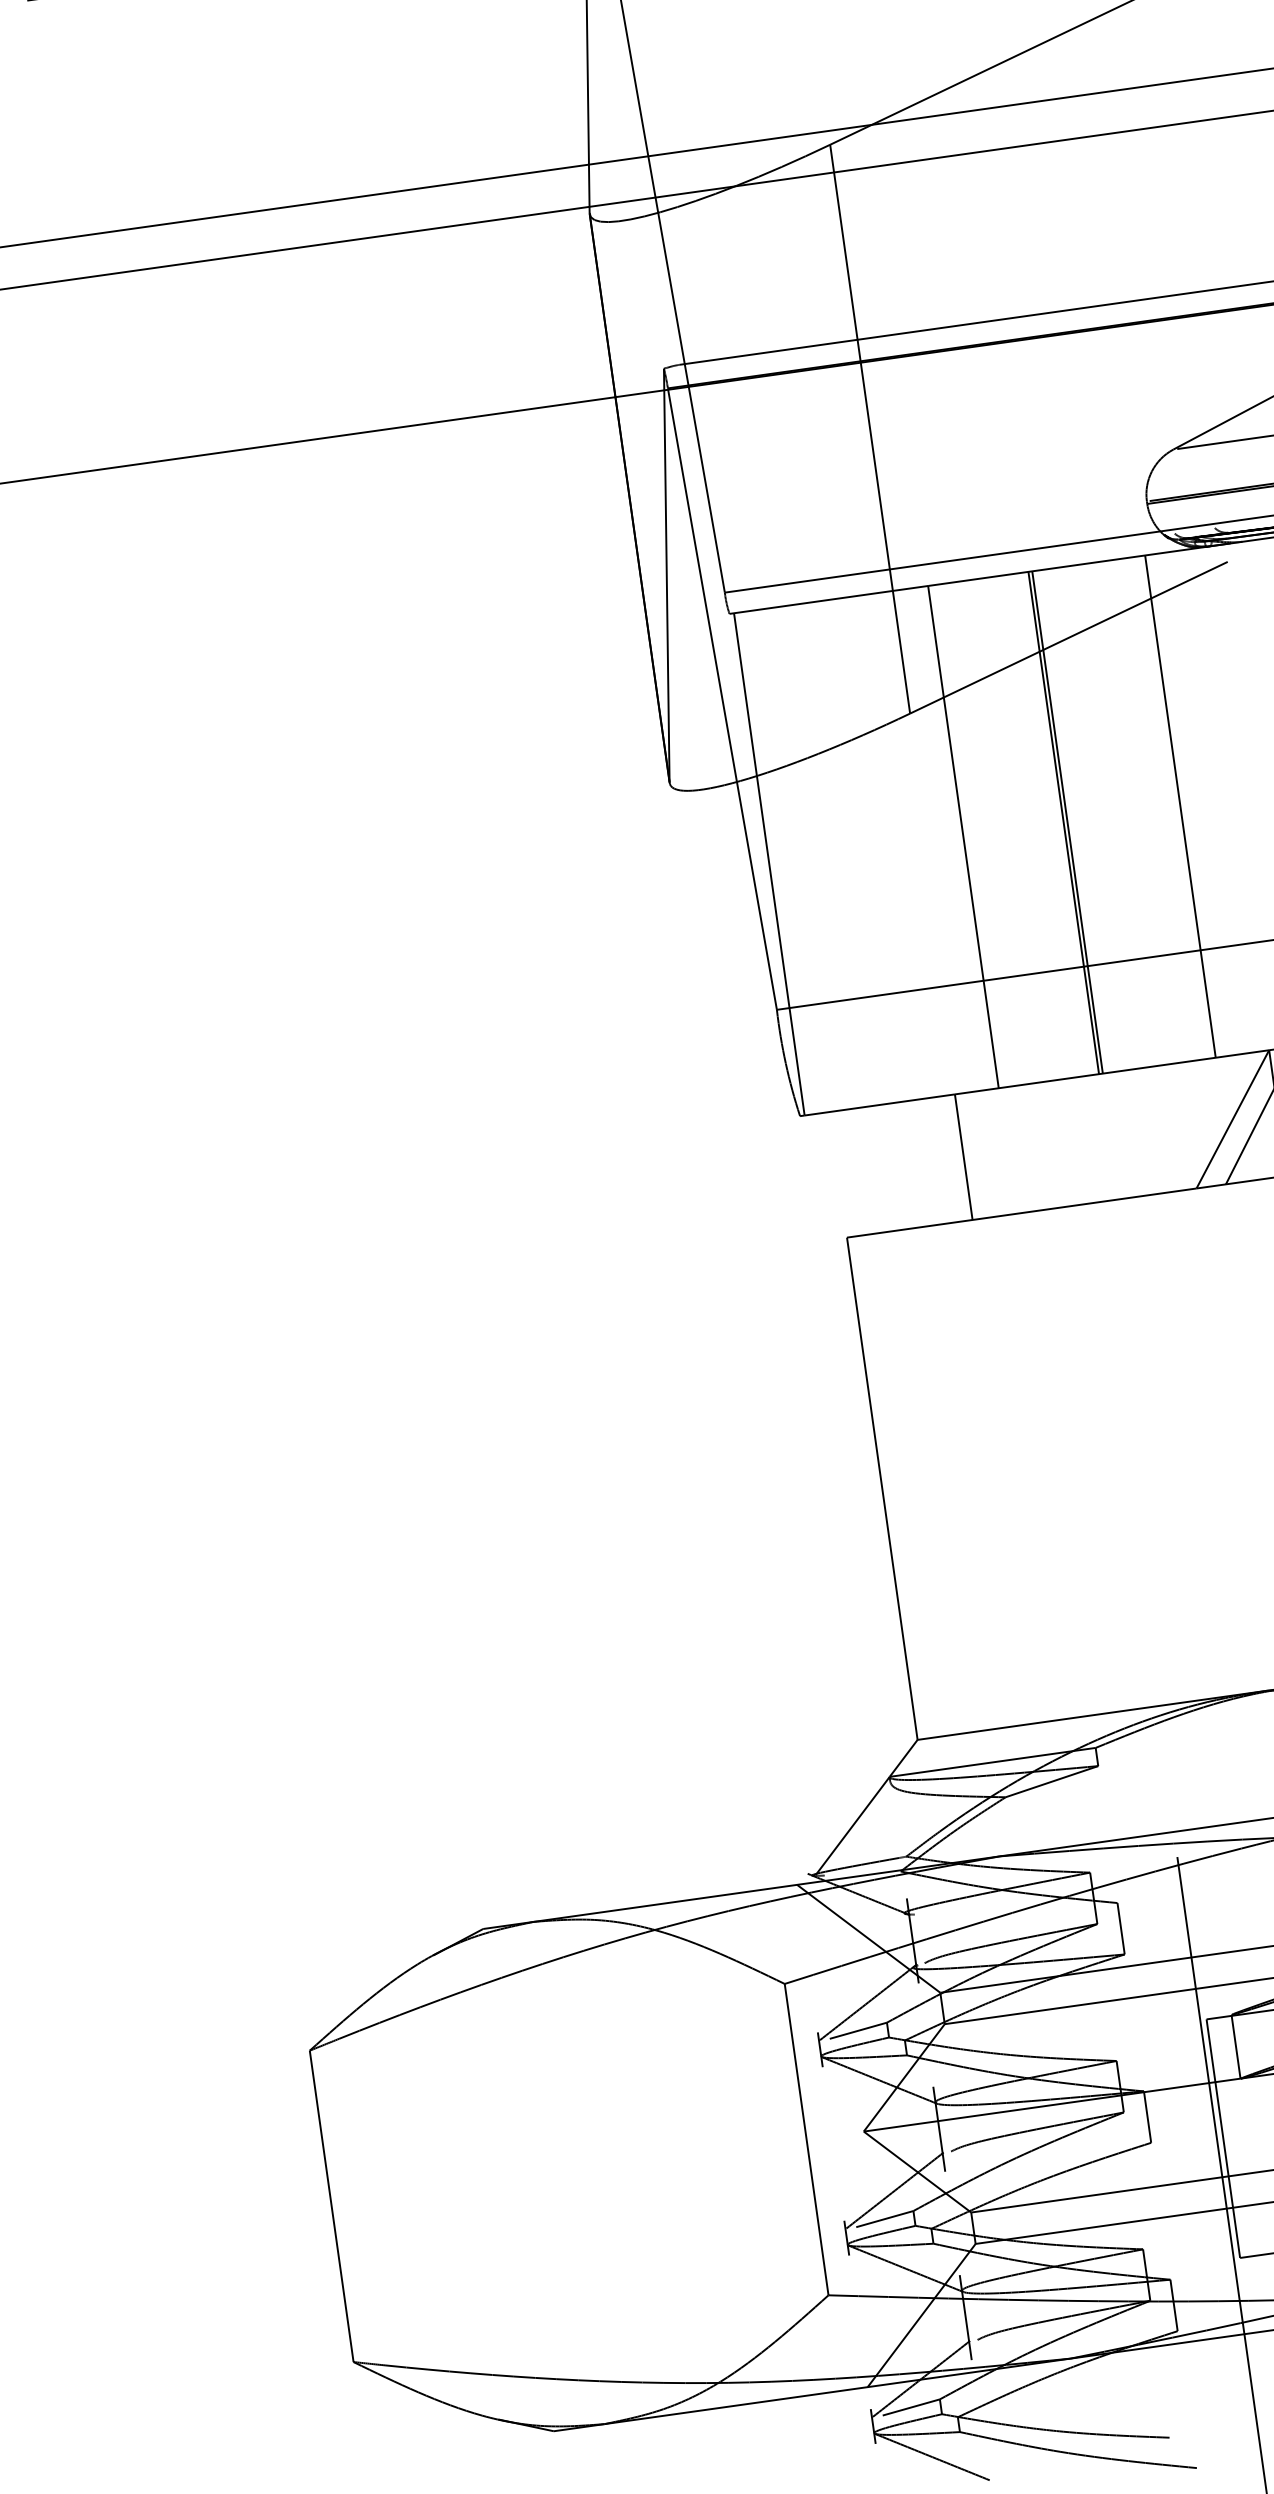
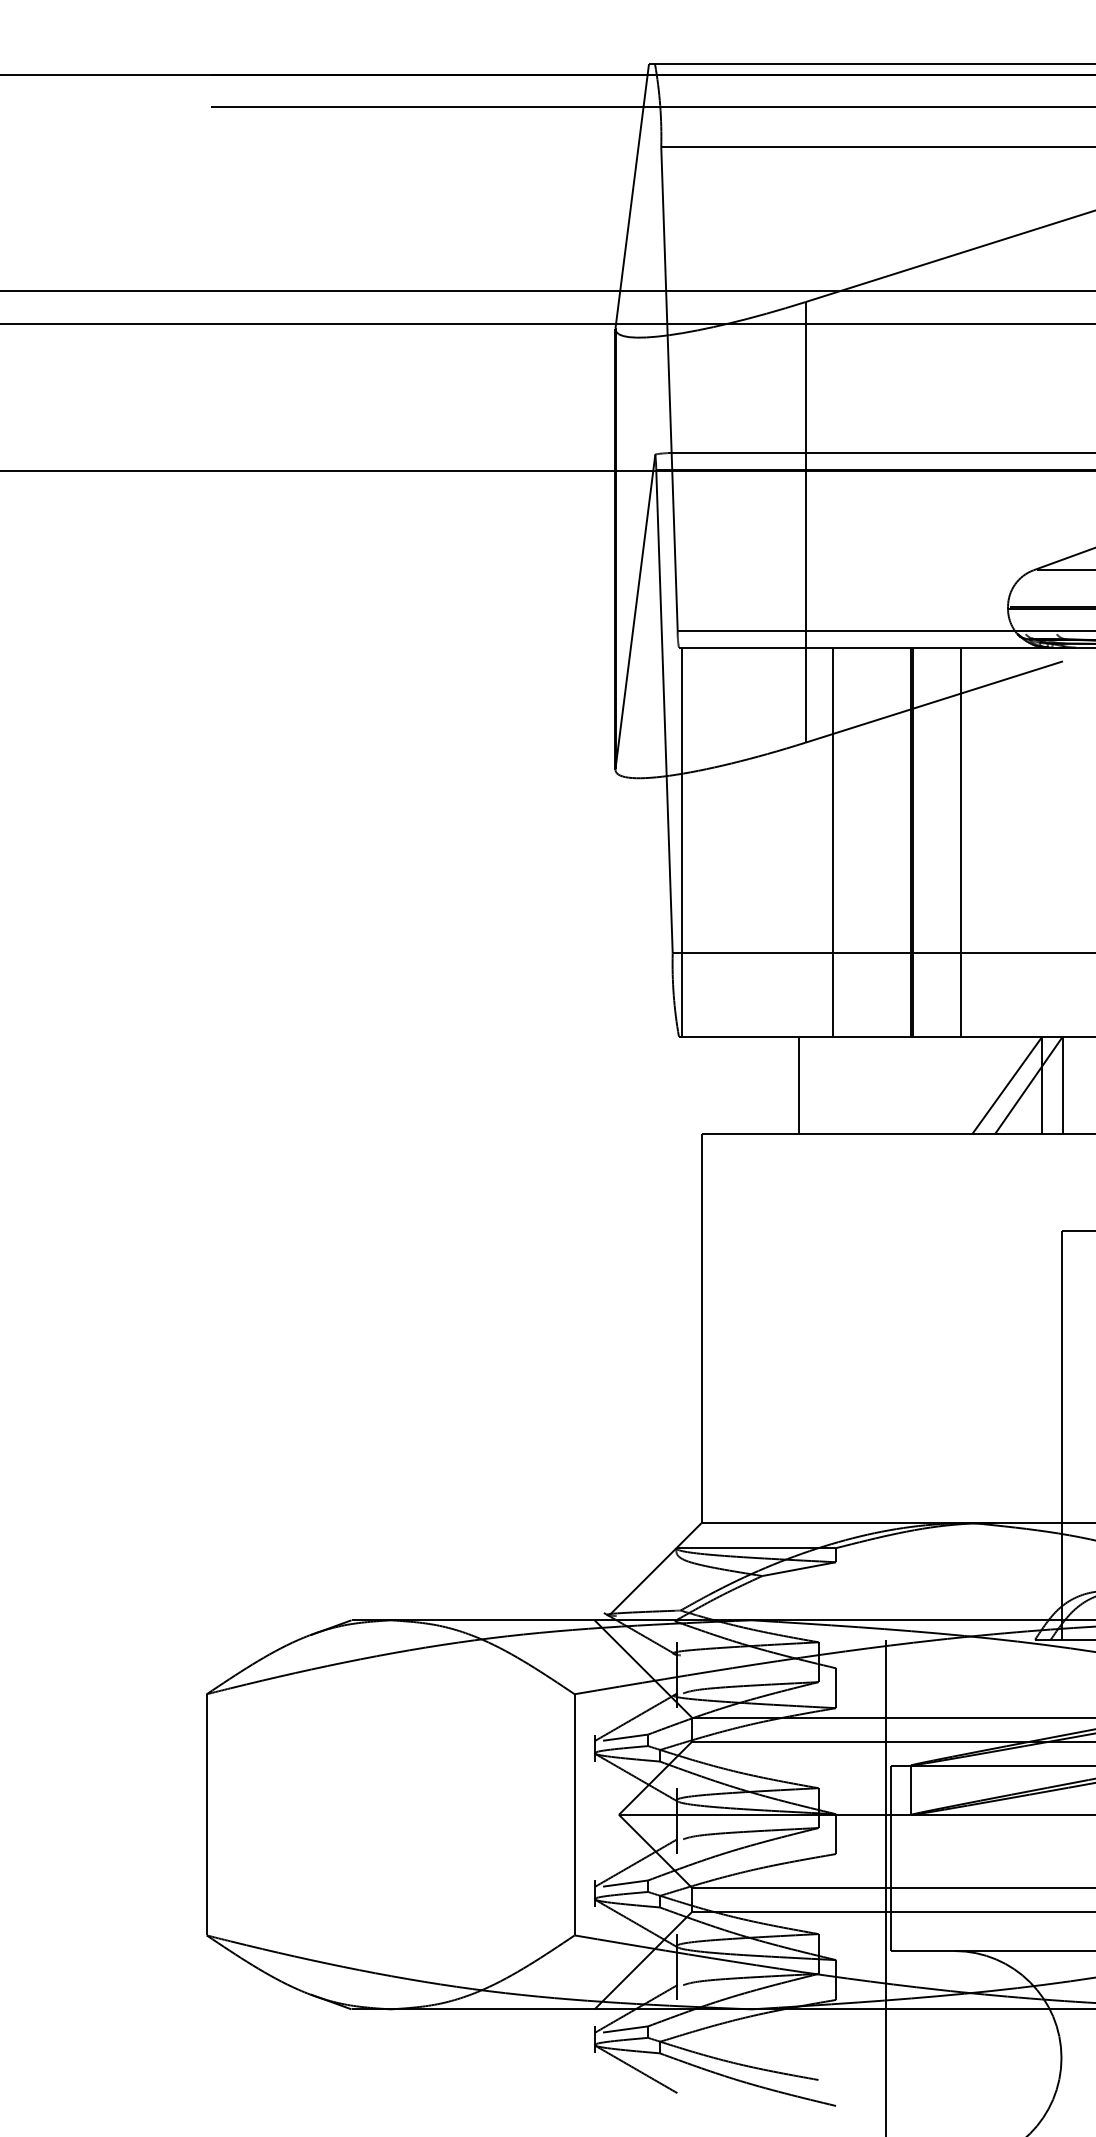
line: (1179, 805) -> (960, 841), moved

